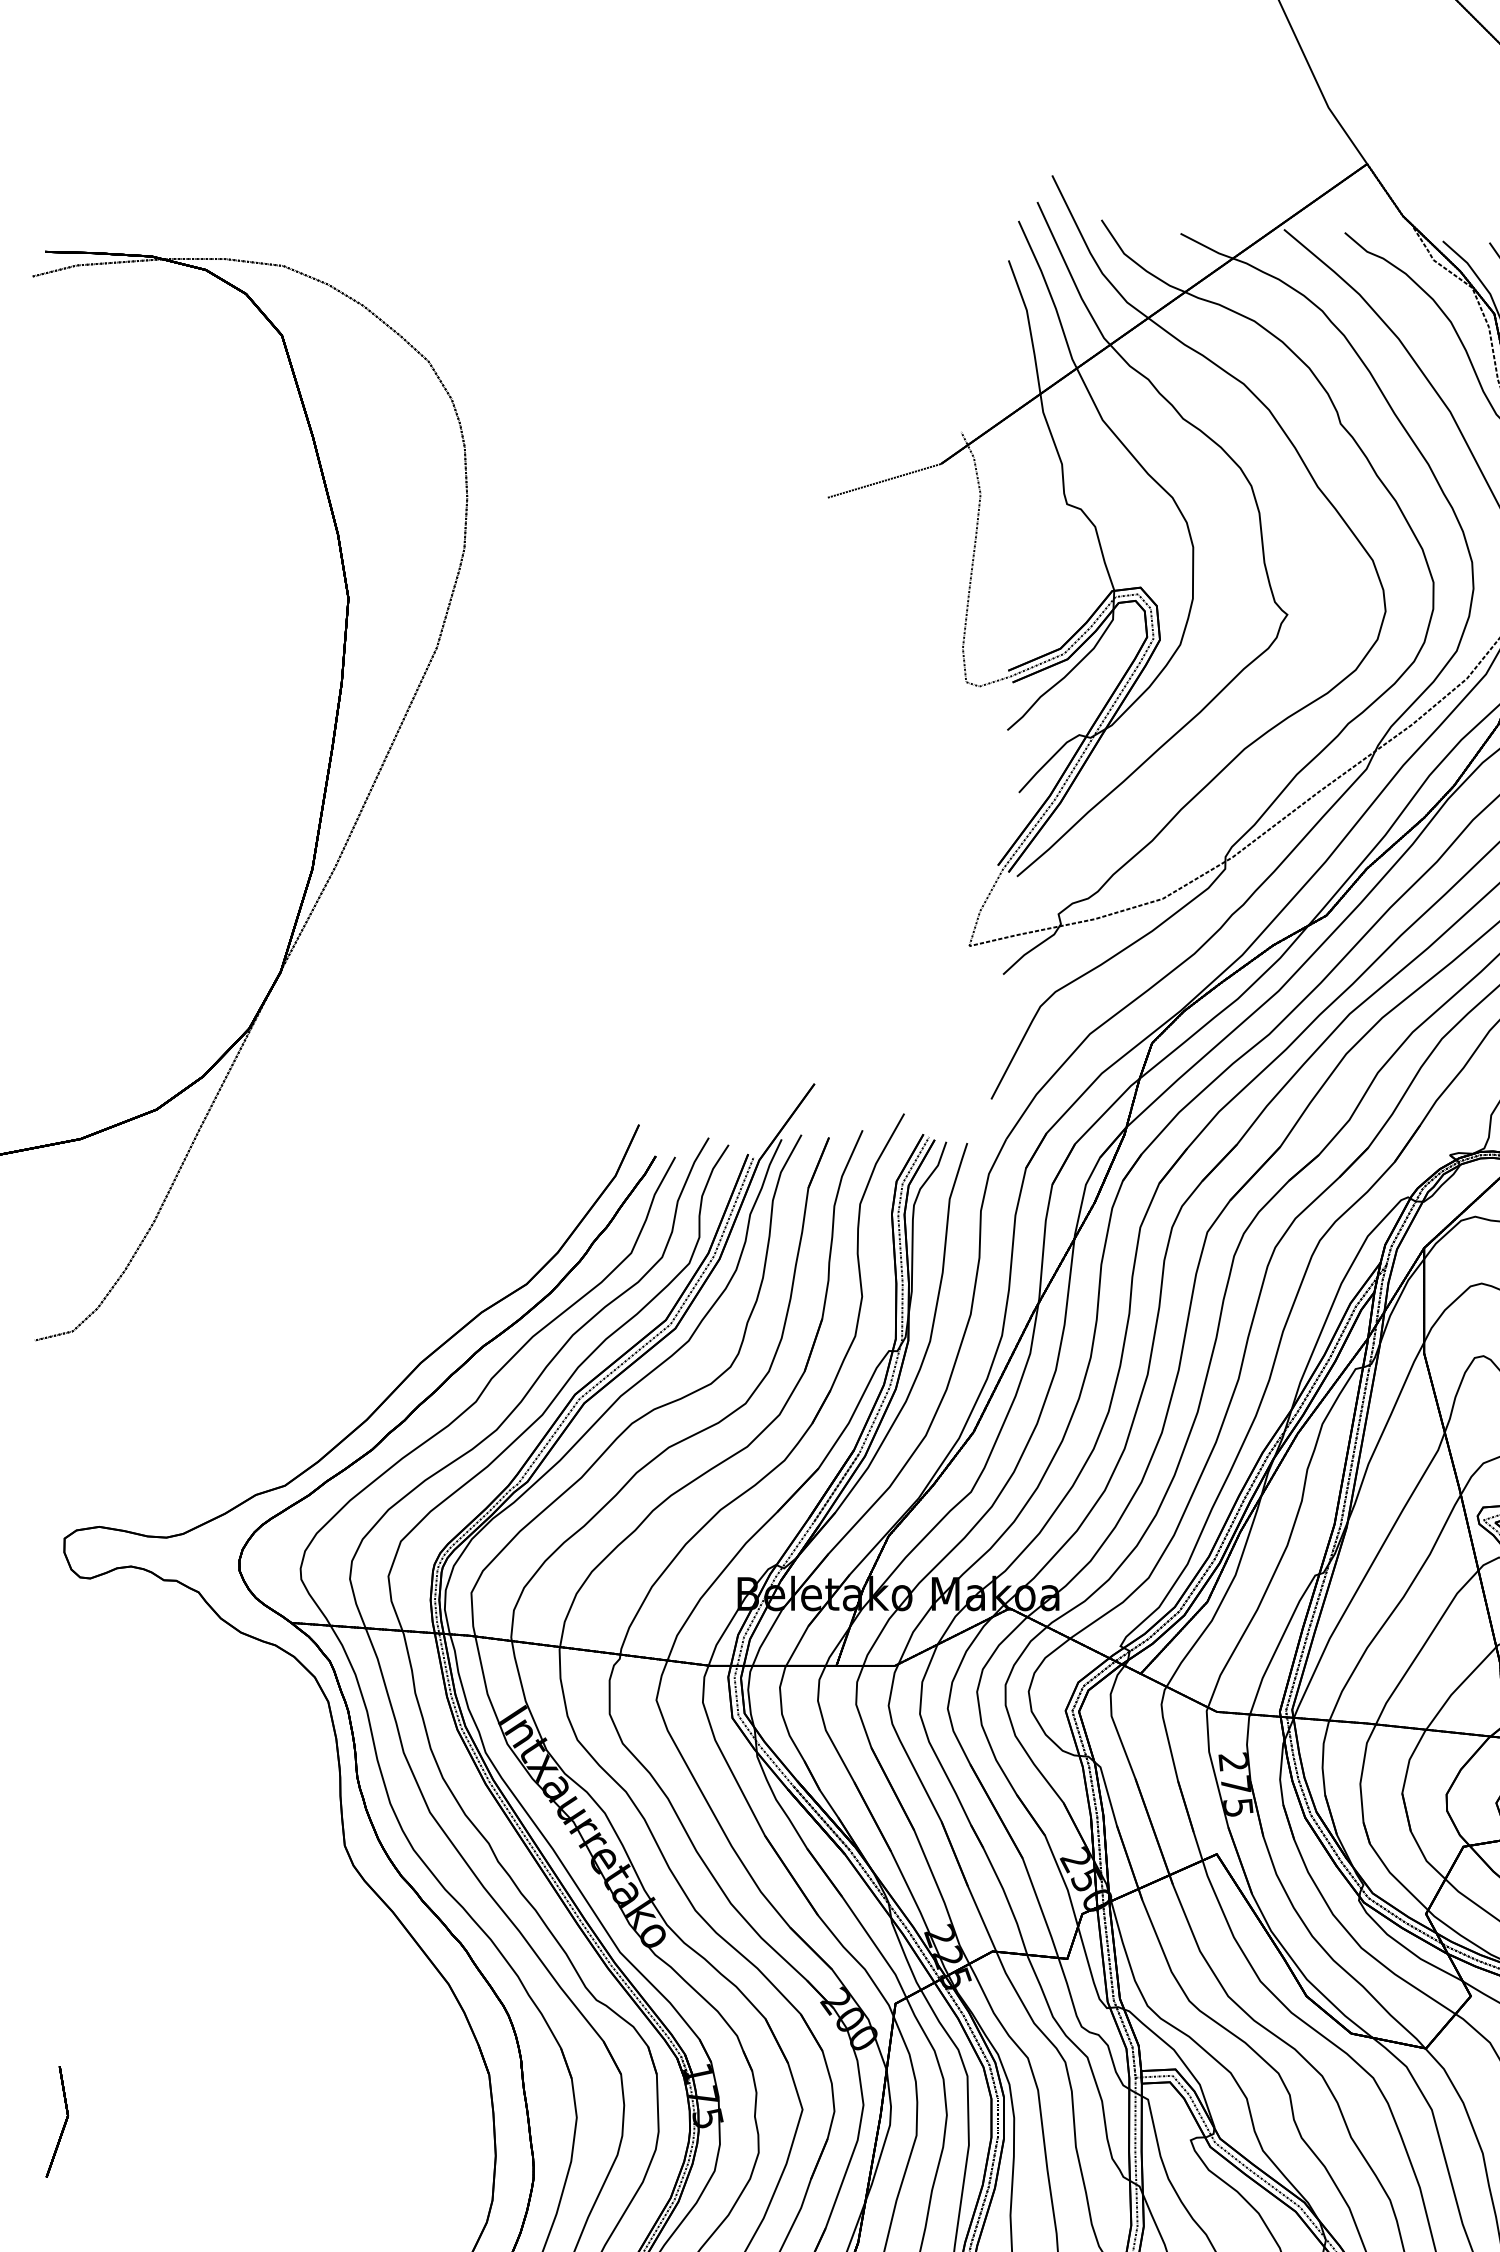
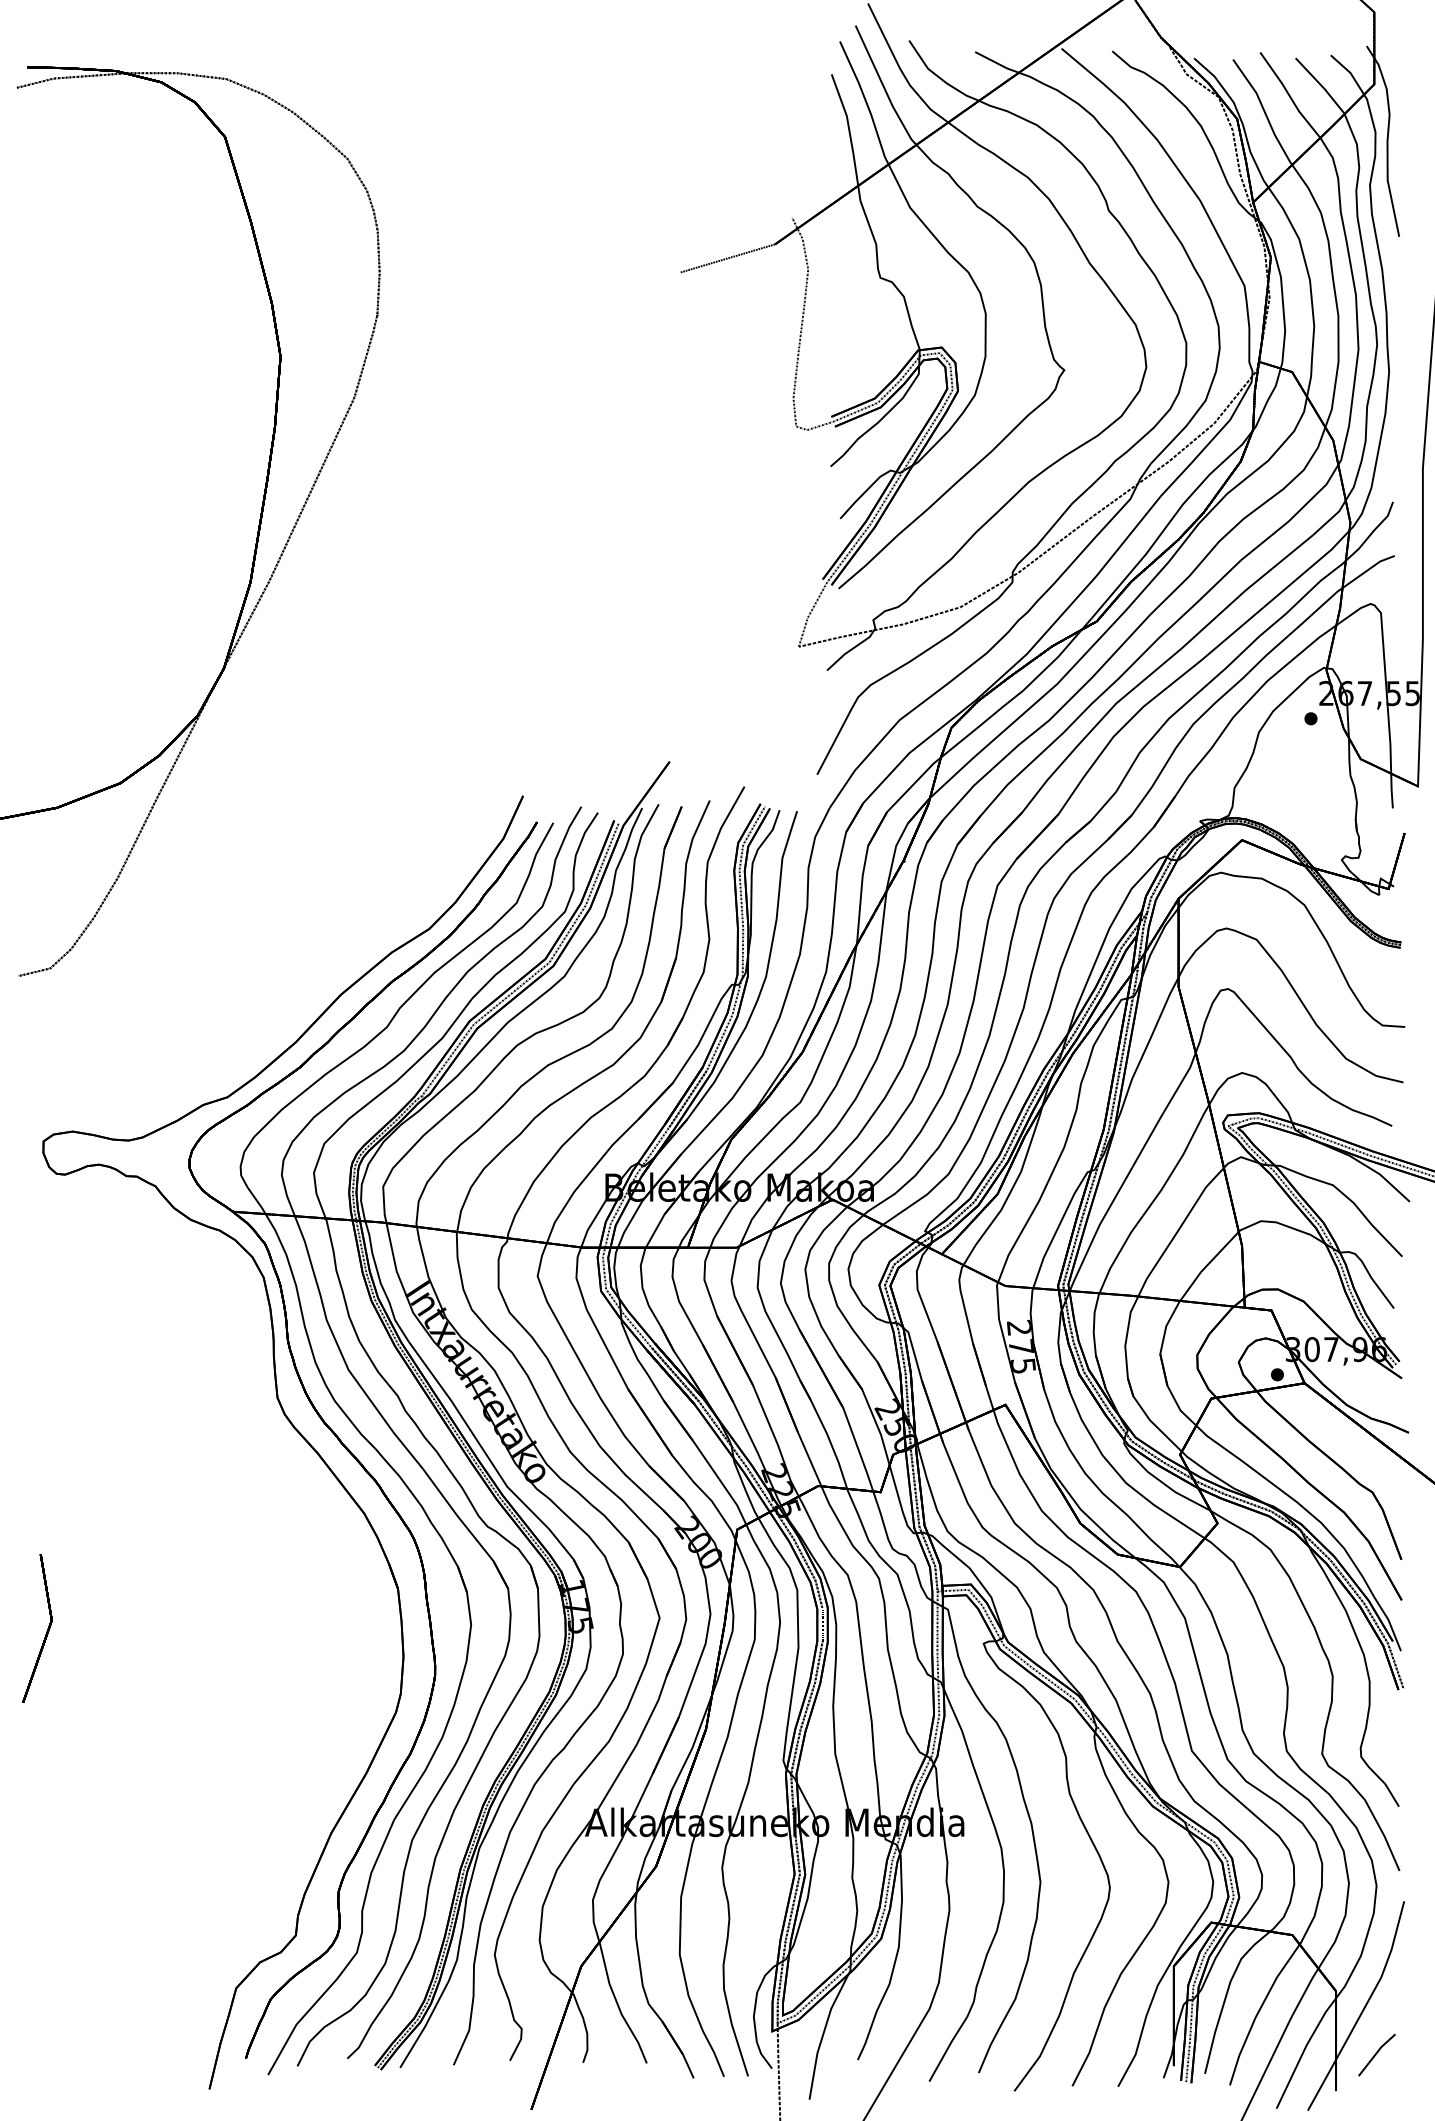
part: (57, 2120) -> (37, 1627), size x1.6

